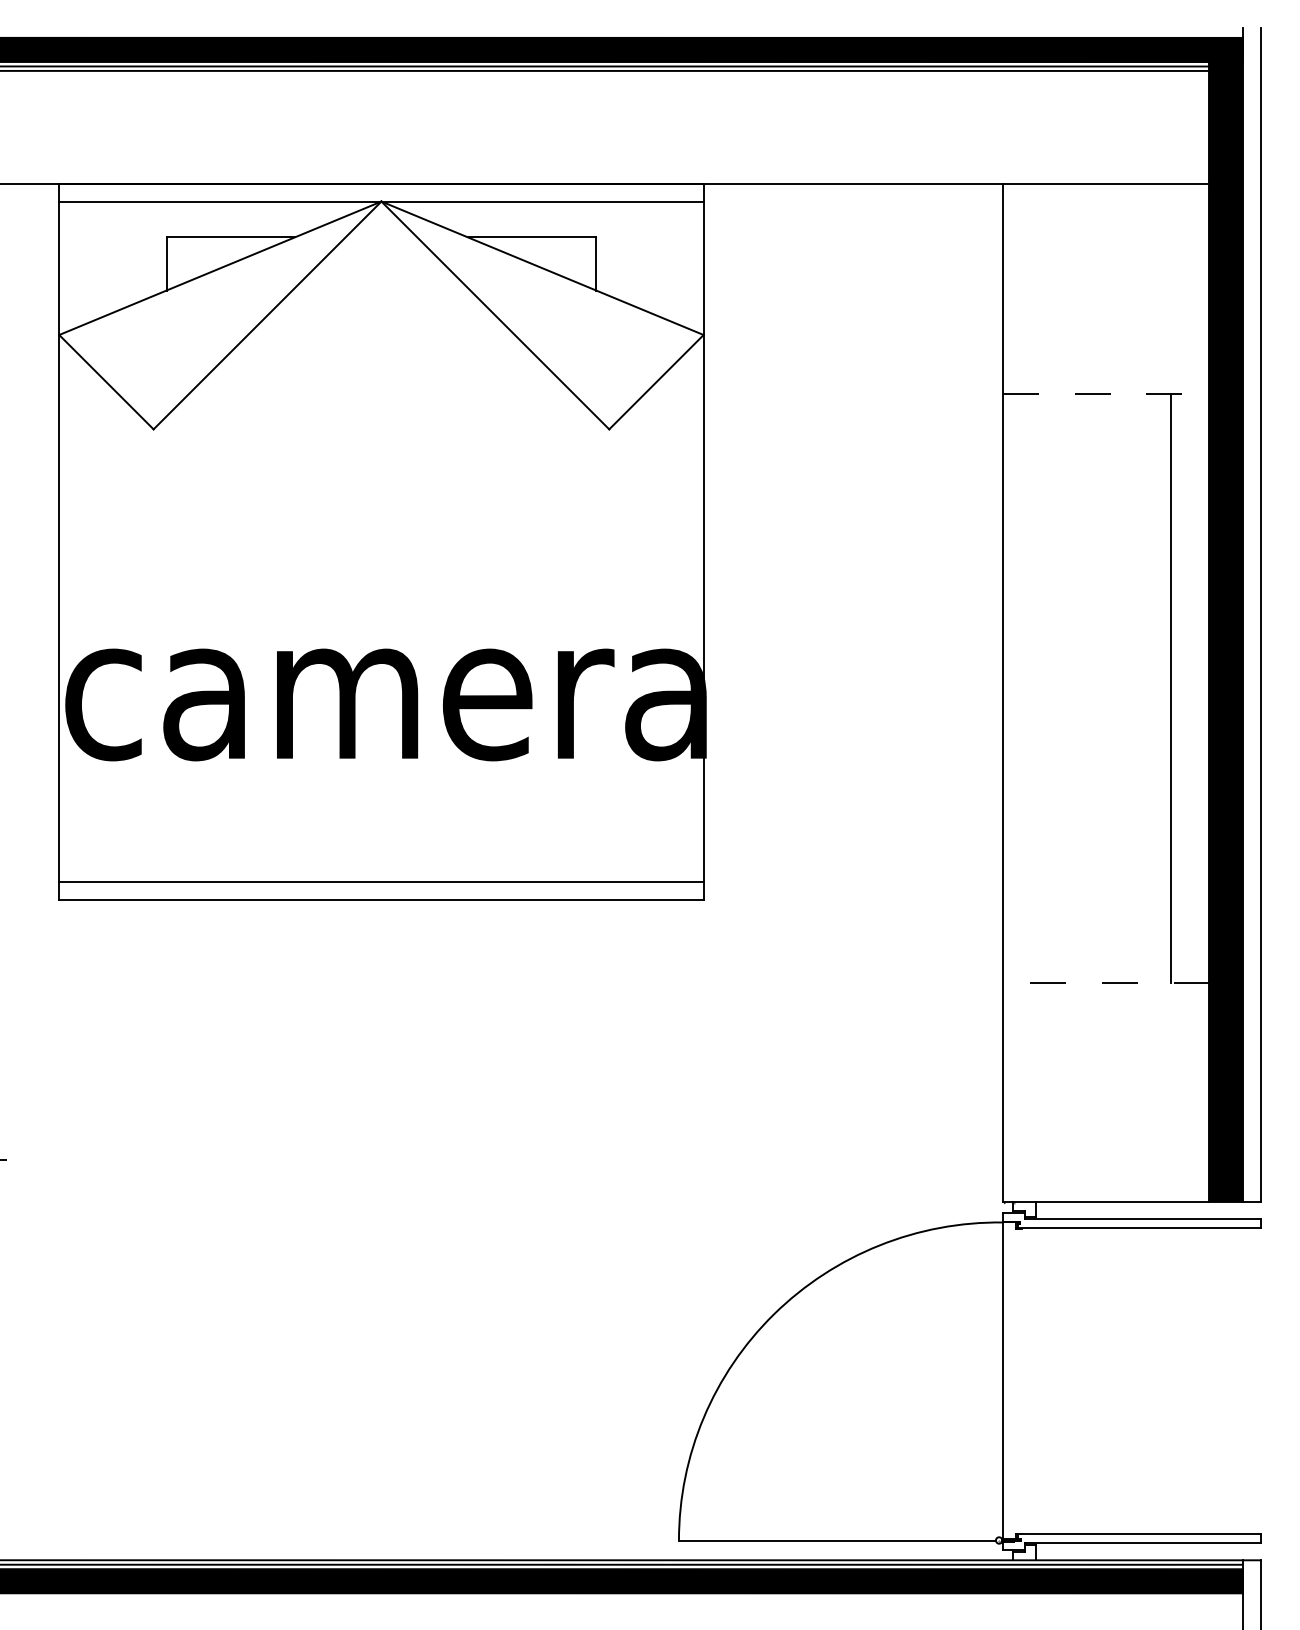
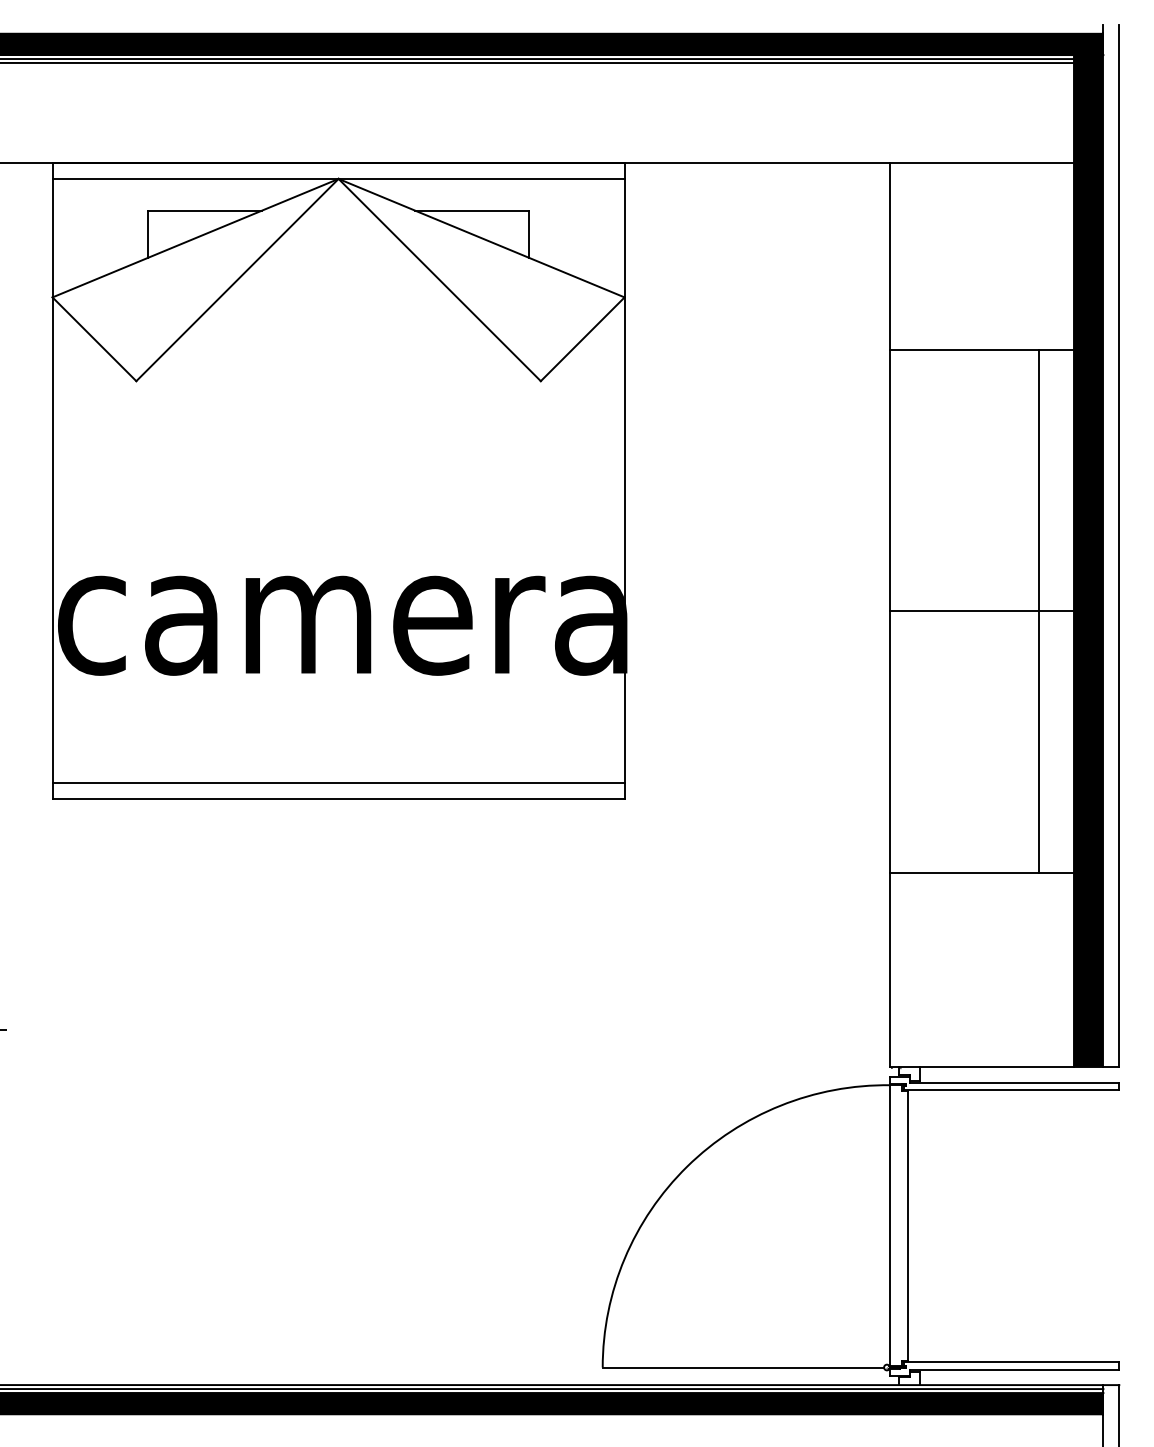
line: (1106, 393) -> (982, 349), dashed -> solid
line: (1105, 688) -> (981, 611), added
line: (1106, 982) -> (982, 872), dashed -> solid
line: (1022, 1380) -> (907, 1225), added

